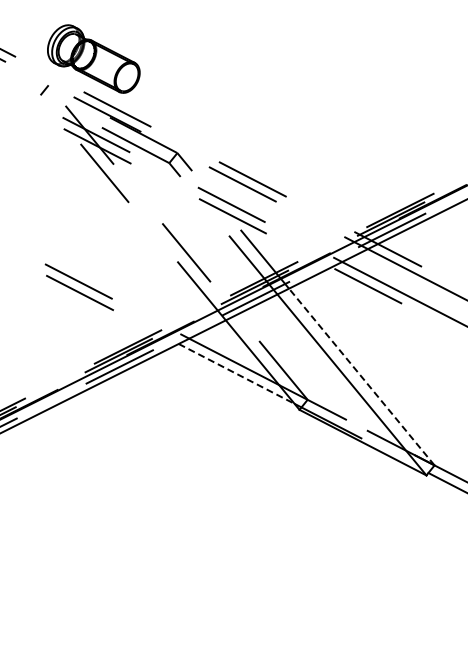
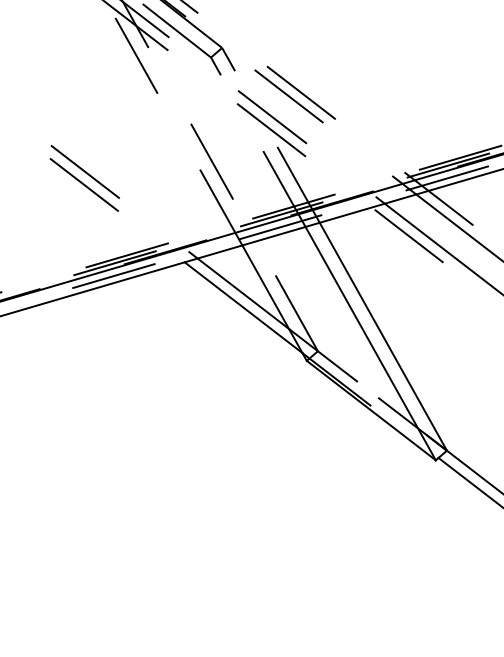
line: (237, 374) -> (244, 308), dashed -> solid
line: (361, 376) -> (383, 336), dashed -> solid

